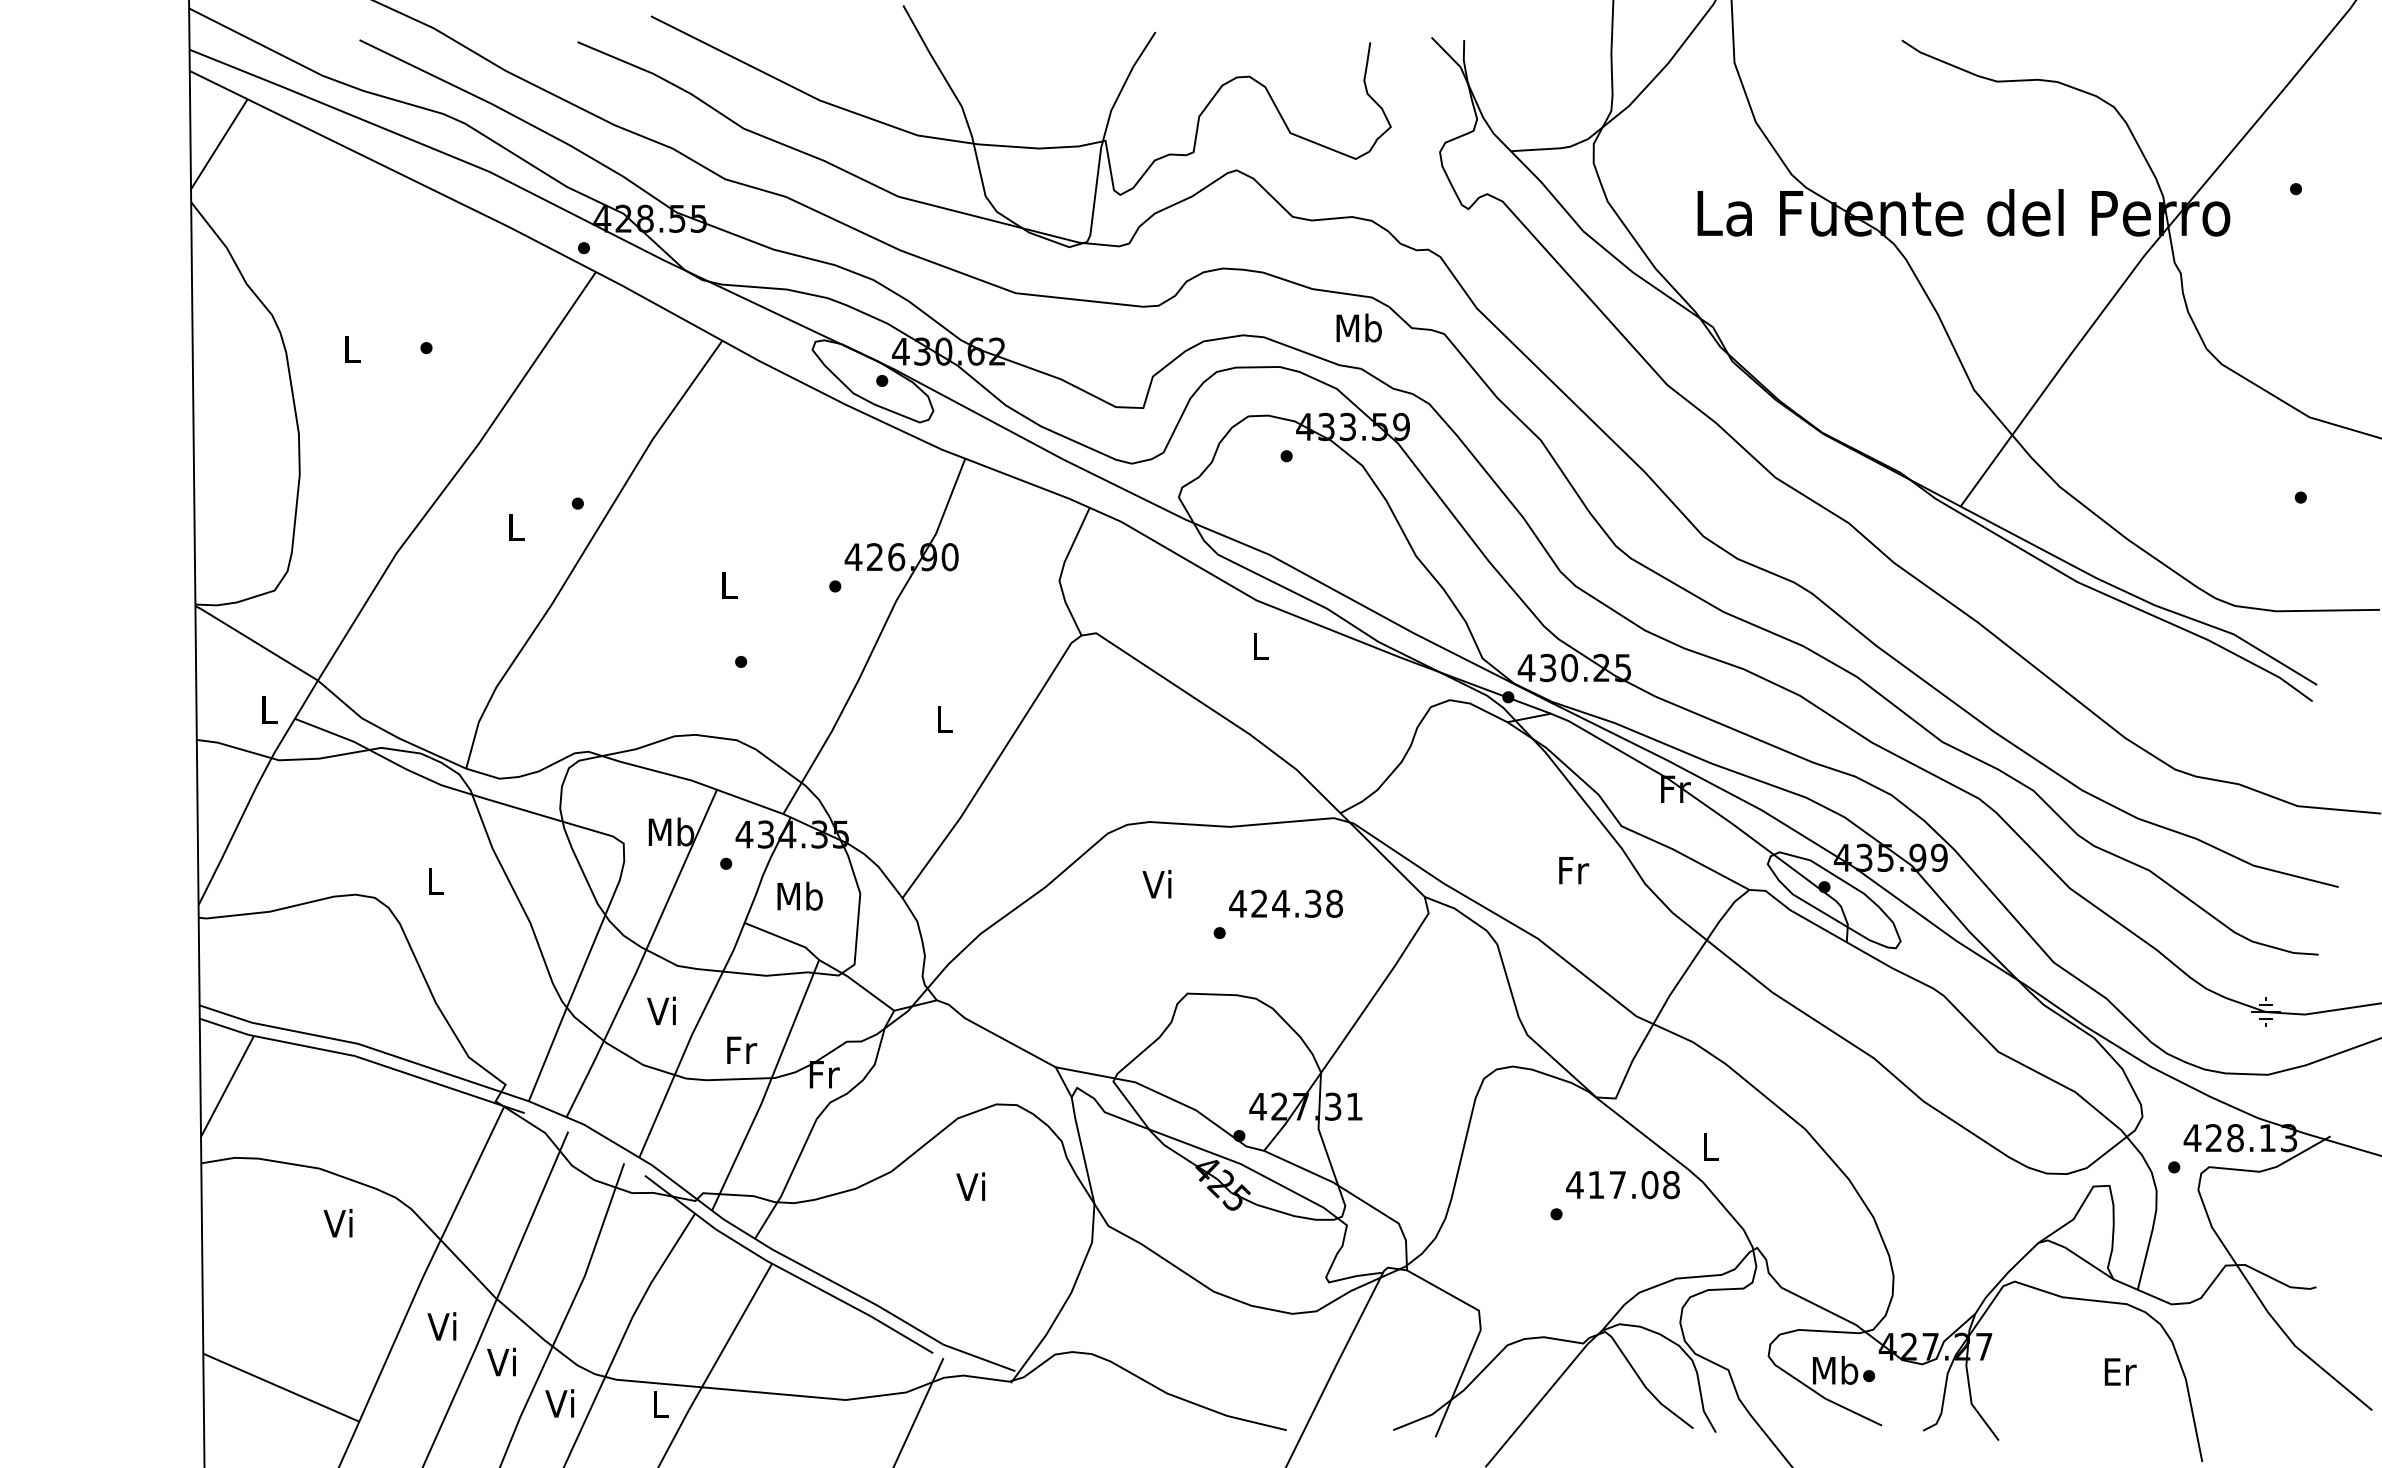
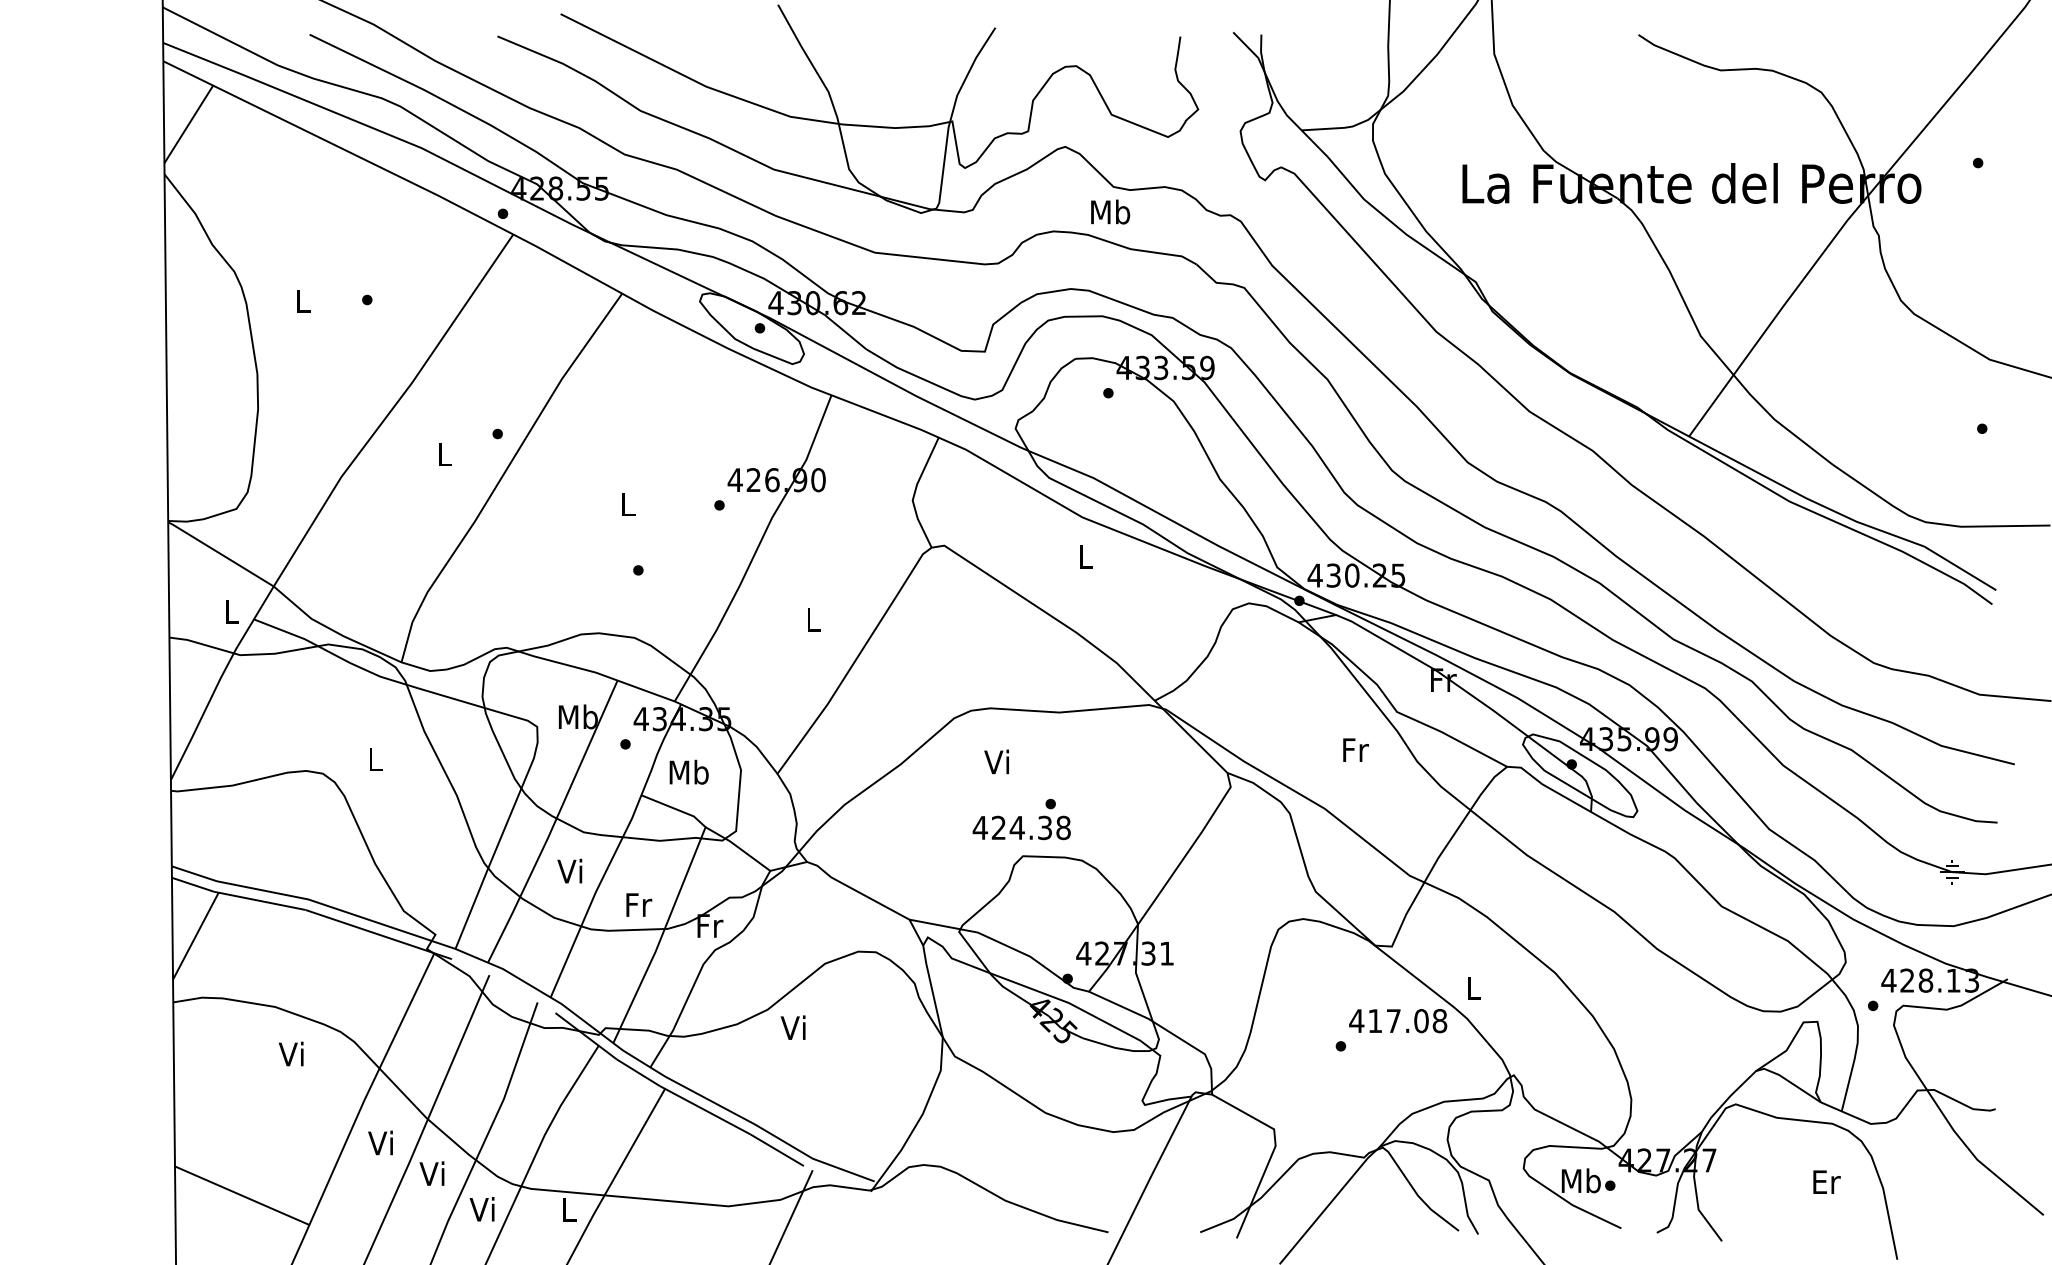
text: (1358, 327) -> (1110, 211), moved
text: (1285, 903) -> (1021, 827), moved
text: (970, 1186) -> (792, 1027), moved

